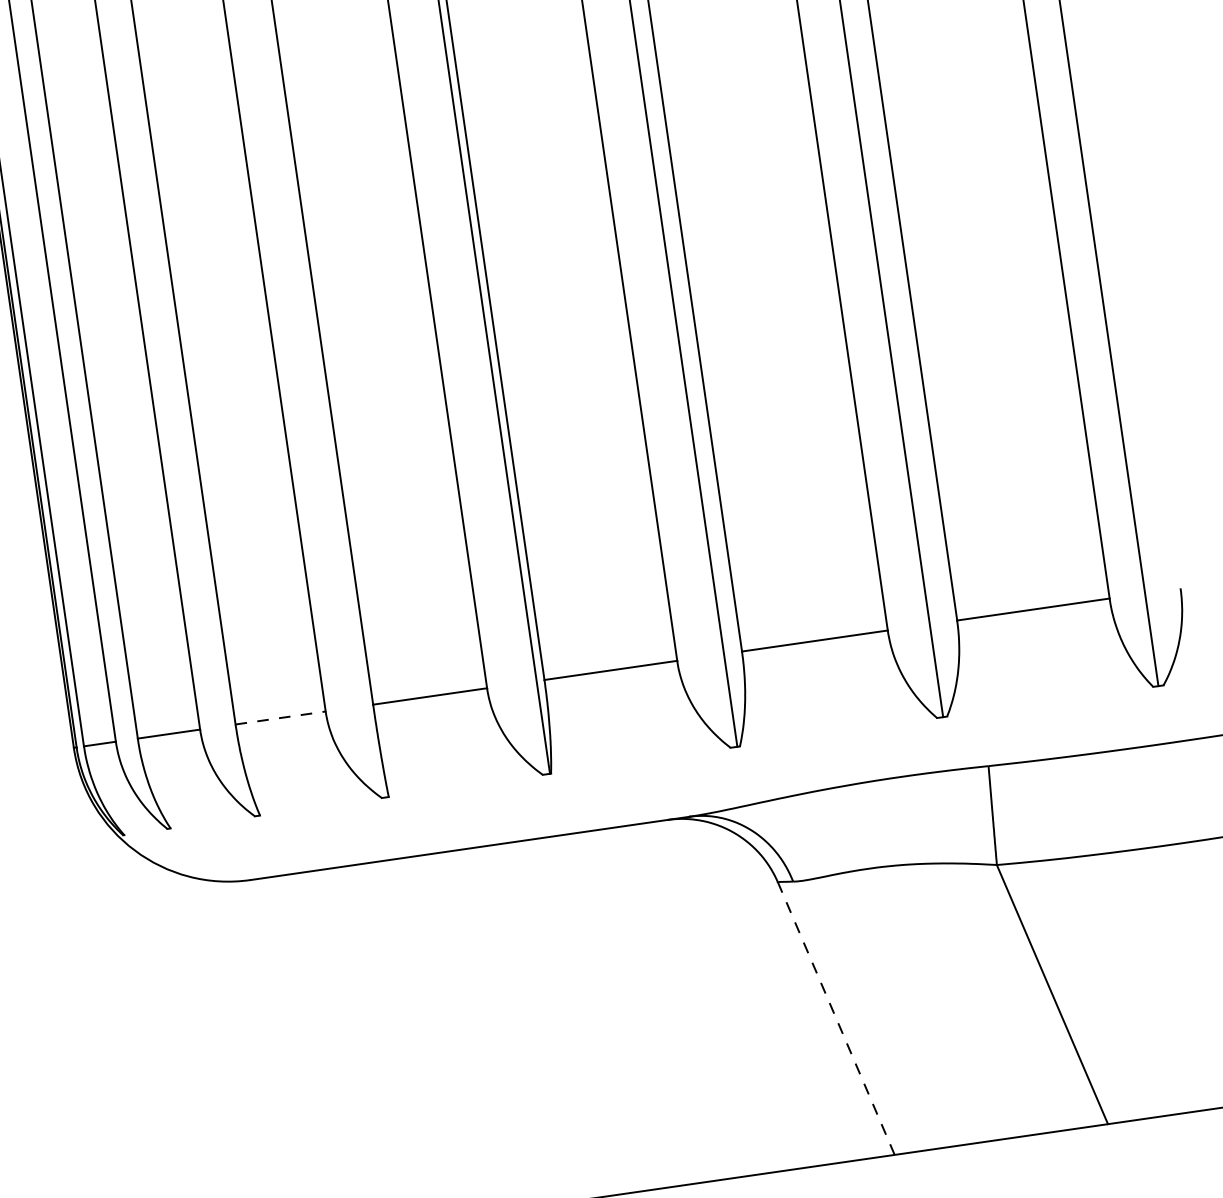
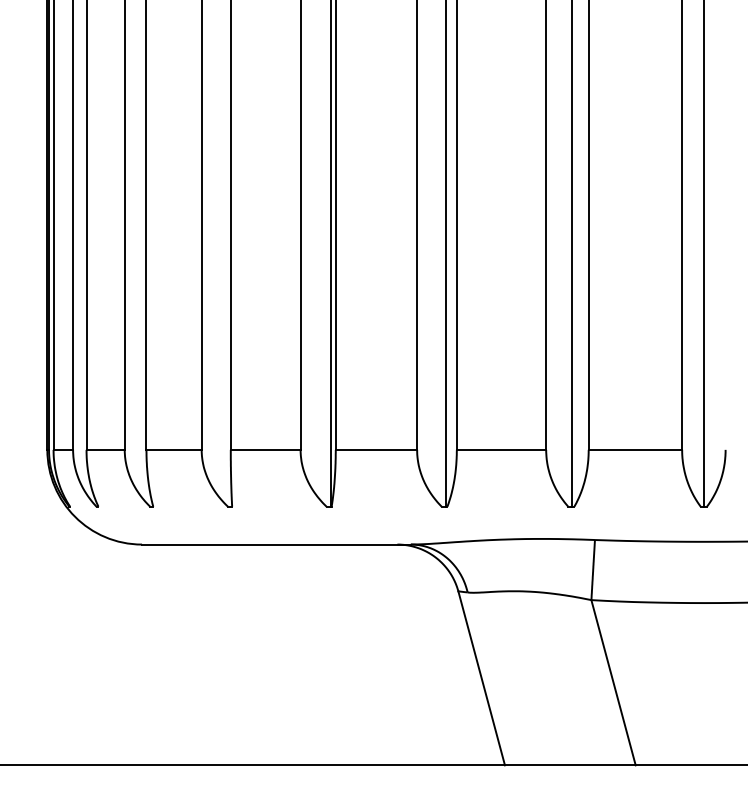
line: (281, 717) -> (174, 449), dashed -> solid
line: (835, 1017) -> (481, 677), dashed -> solid

